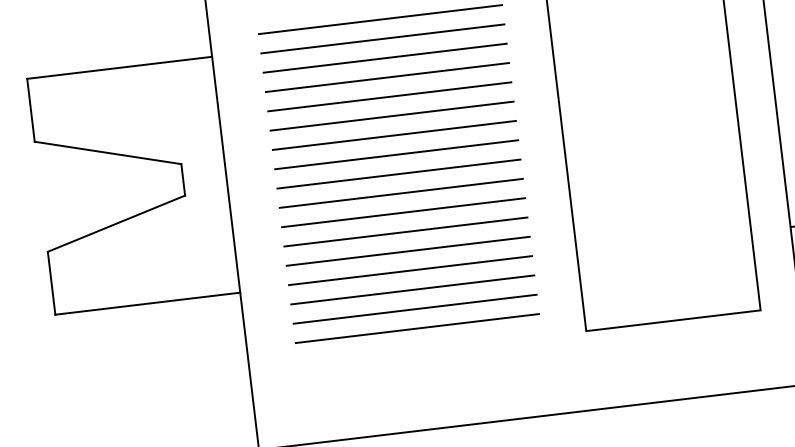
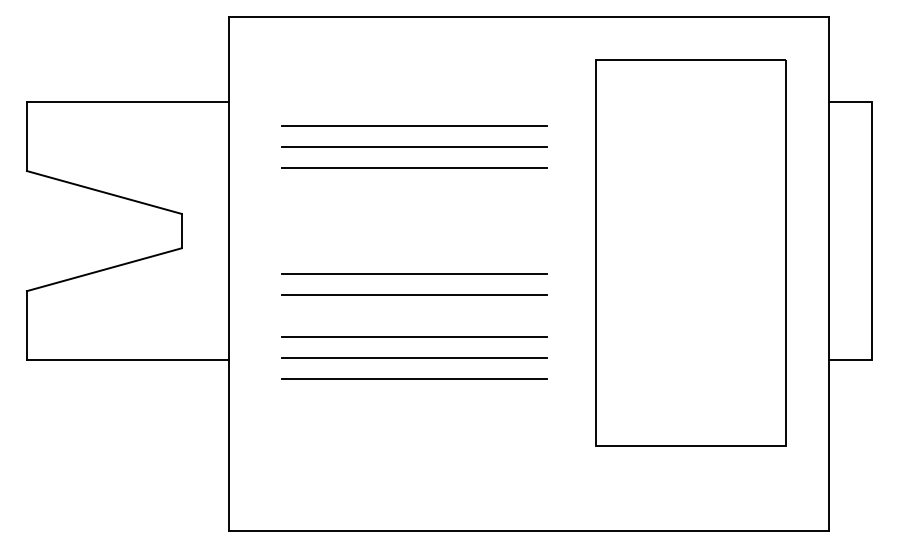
line: (380, 19) -> (414, 83), removed
line: (382, 39) -> (414, 105), removed
line: (391, 116) -> (414, 189), removed
line: (394, 135) -> (414, 210), removed
line: (396, 154) -> (414, 231), removed
line: (398, 174) -> (414, 252), removed
line: (405, 231) -> (414, 315), removed
line: (414, 309) -> (414, 400), removed
line: (417, 328) -> (414, 420), removed

